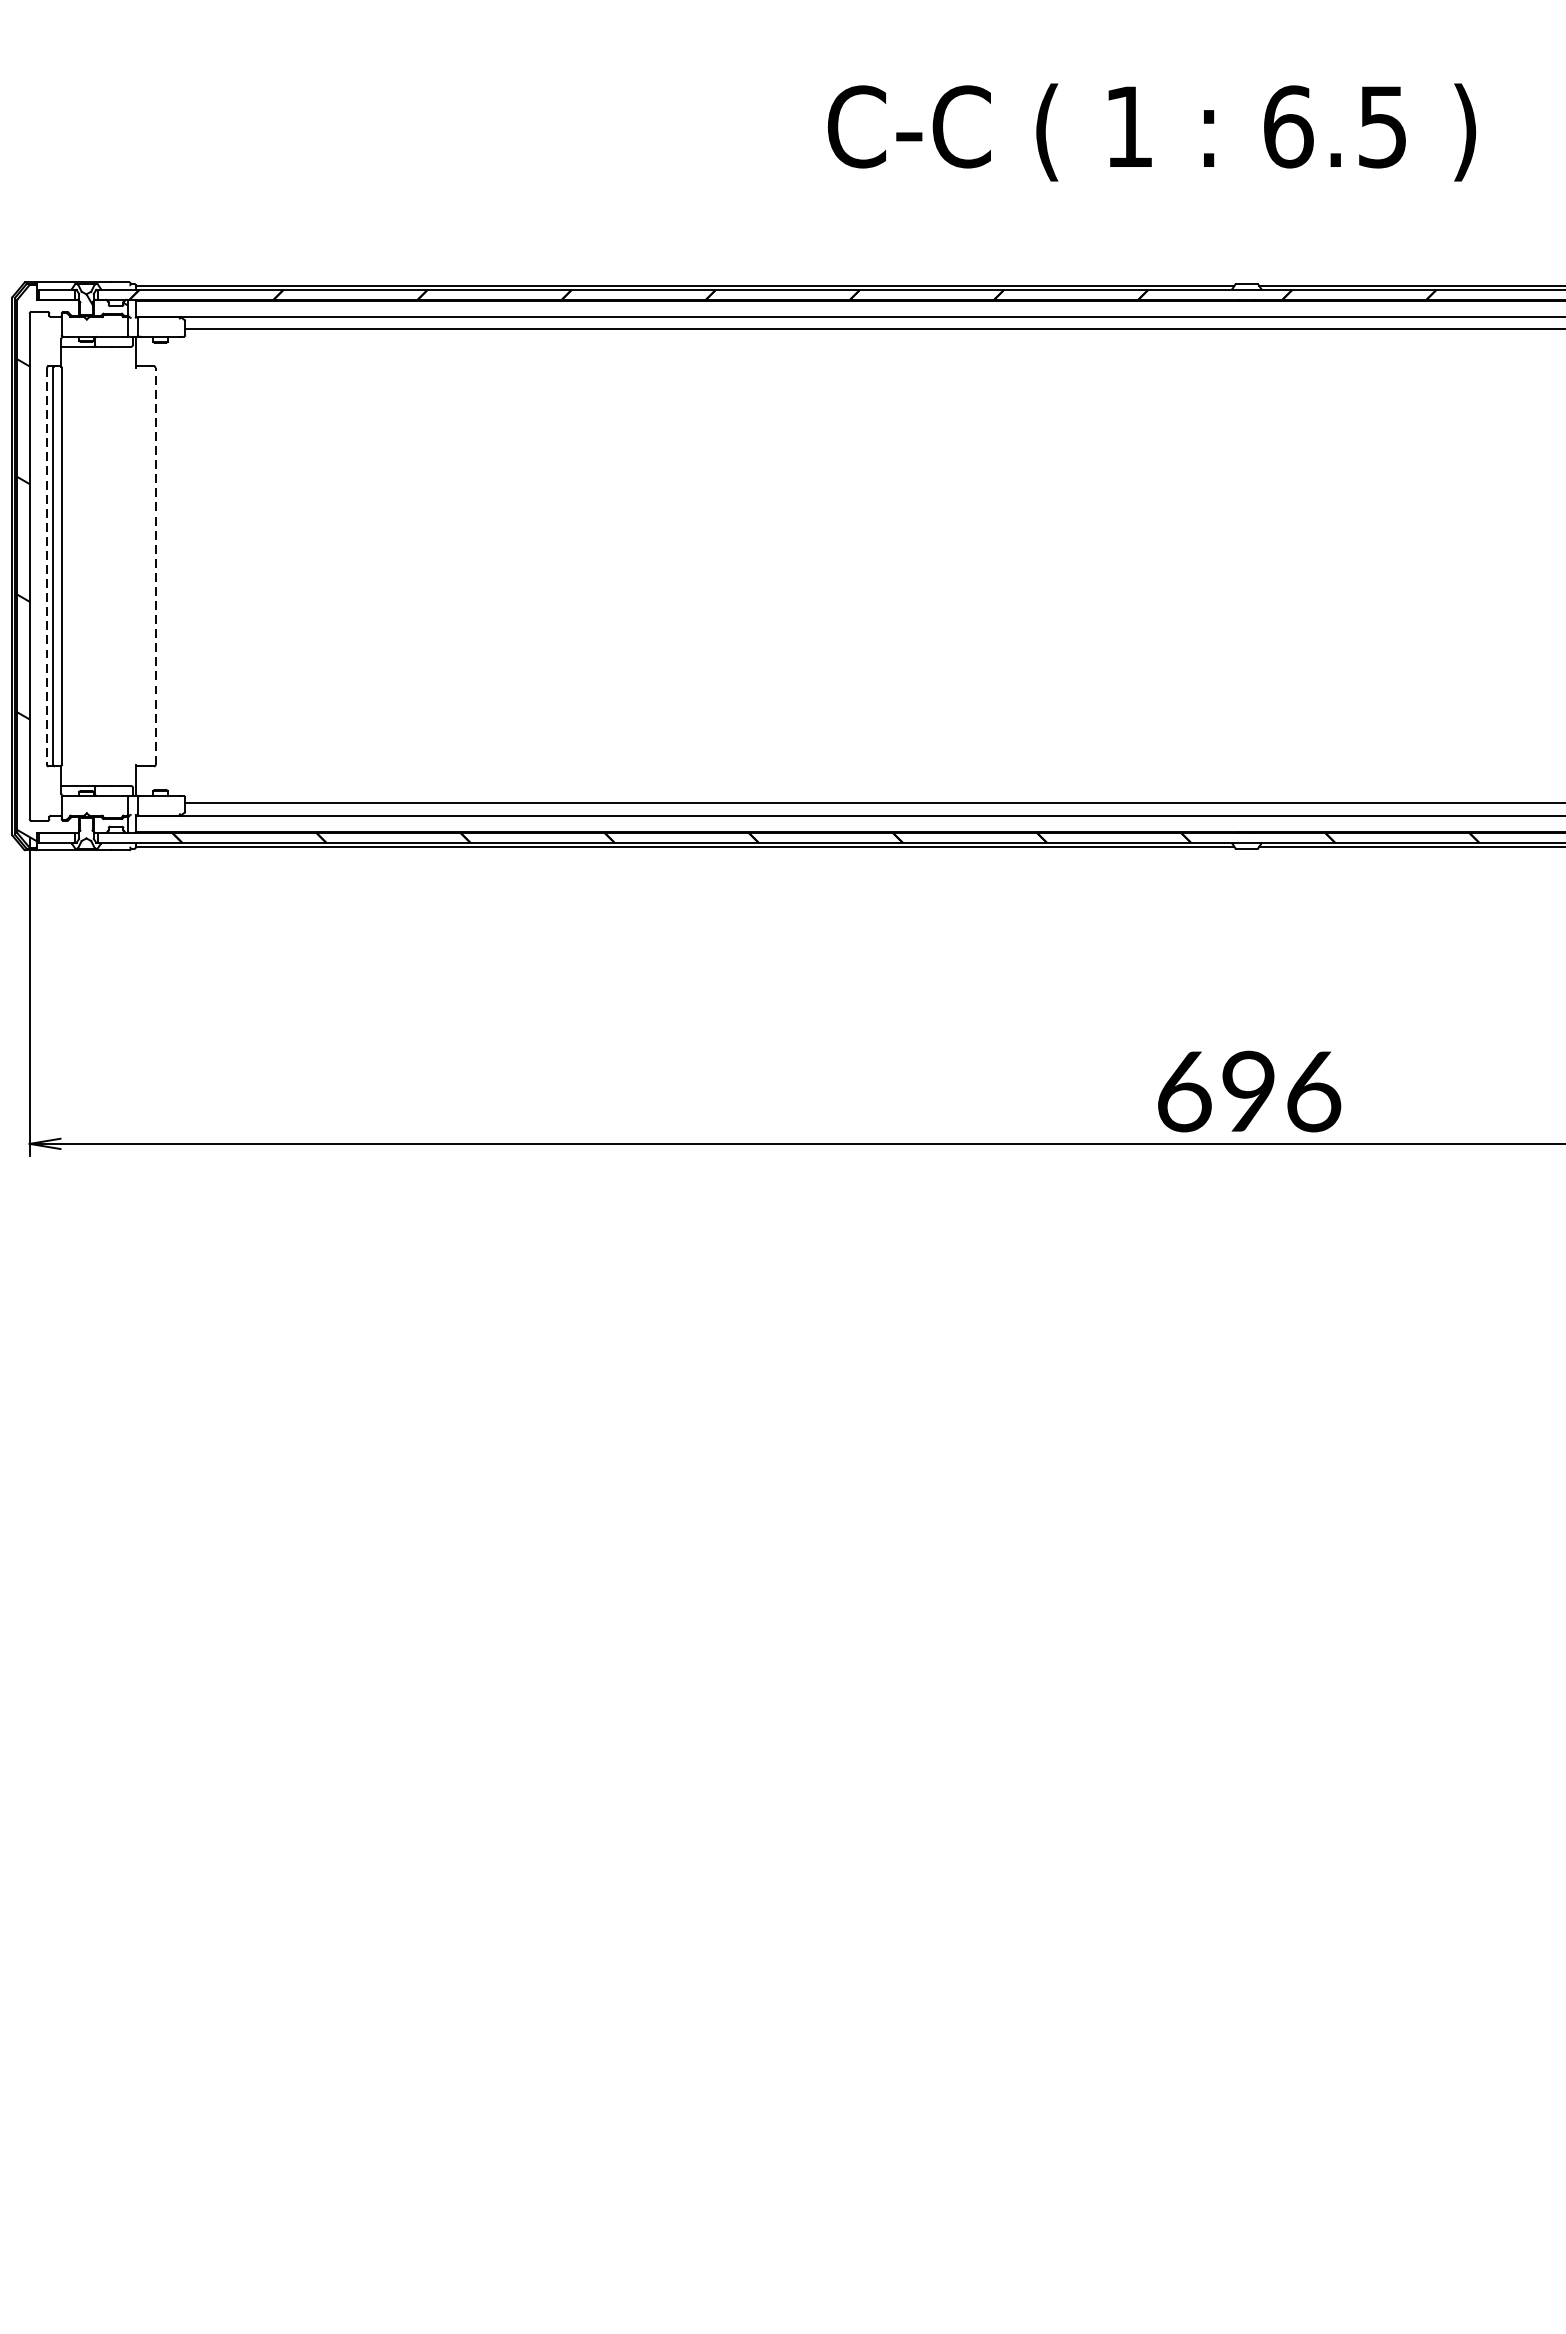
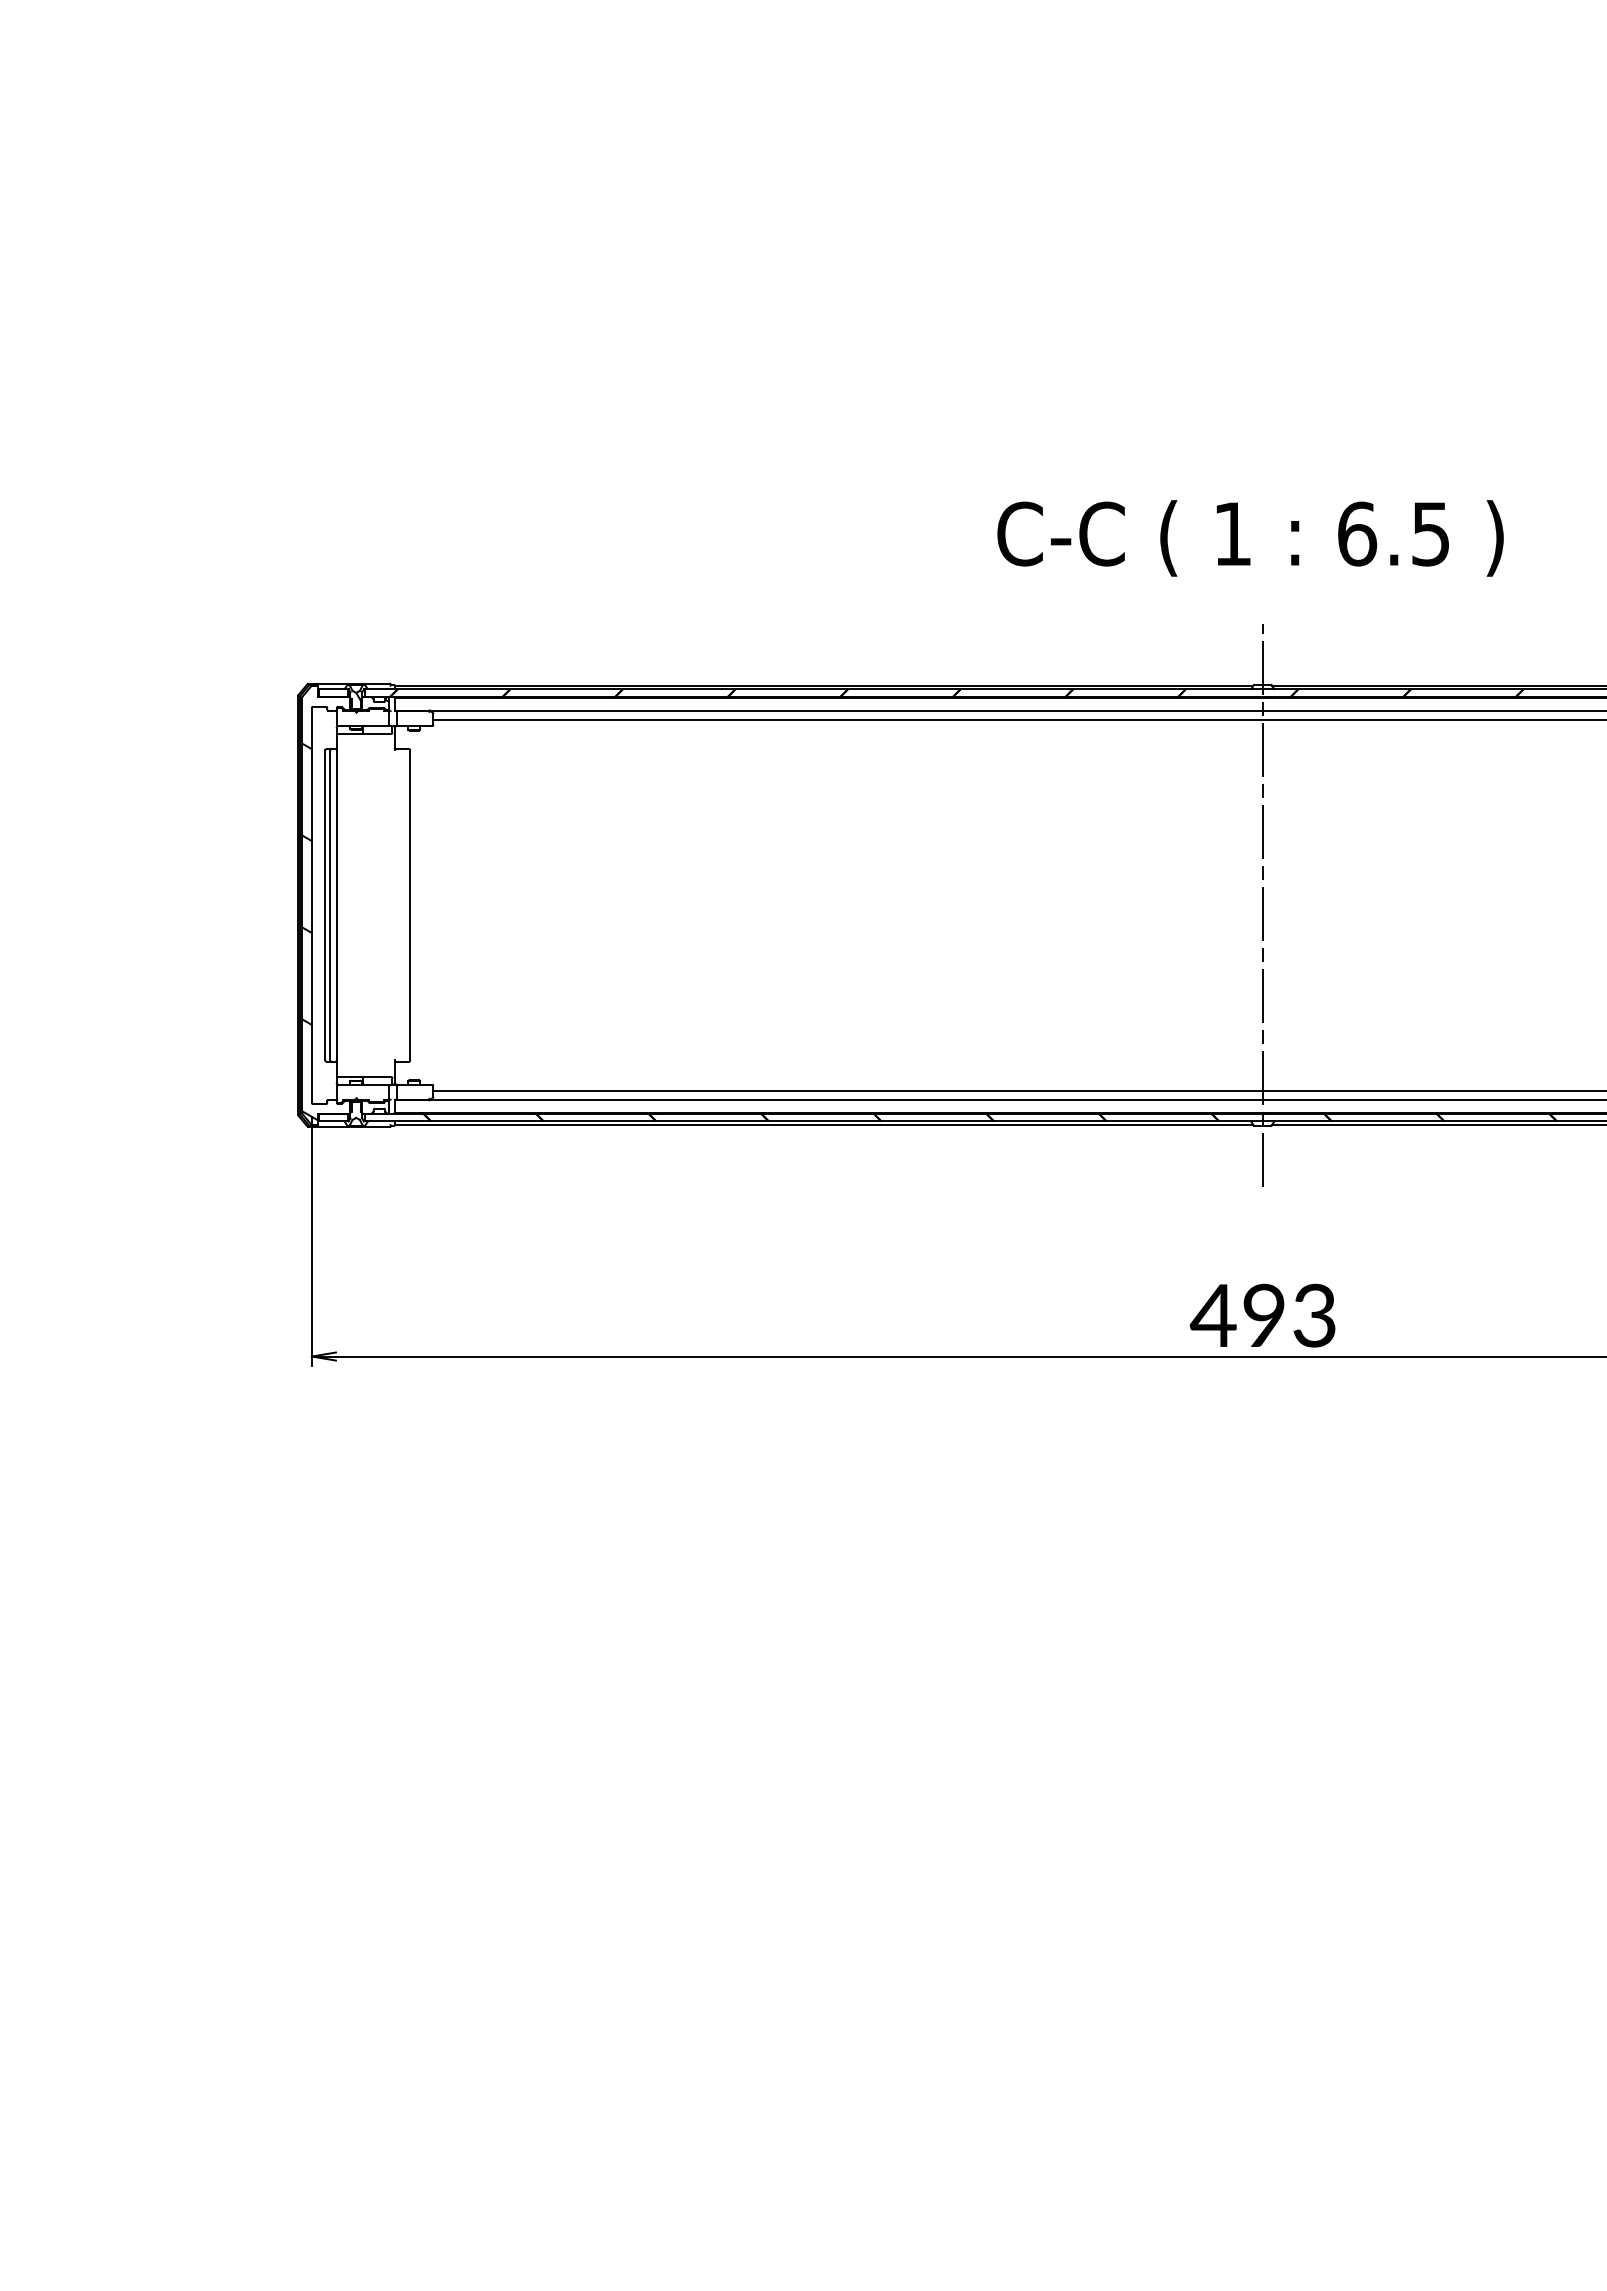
text: (1151, 132) -> (1250, 538), moved
line: (155, 565) -> (410, 904), dashed -> solid
line: (47, 566) -> (325, 905), dashed -> solid
line: (1246, 566) -> (1262, 905), added
text: (1246, 1091) -> (1262, 1315), 696 -> 493

